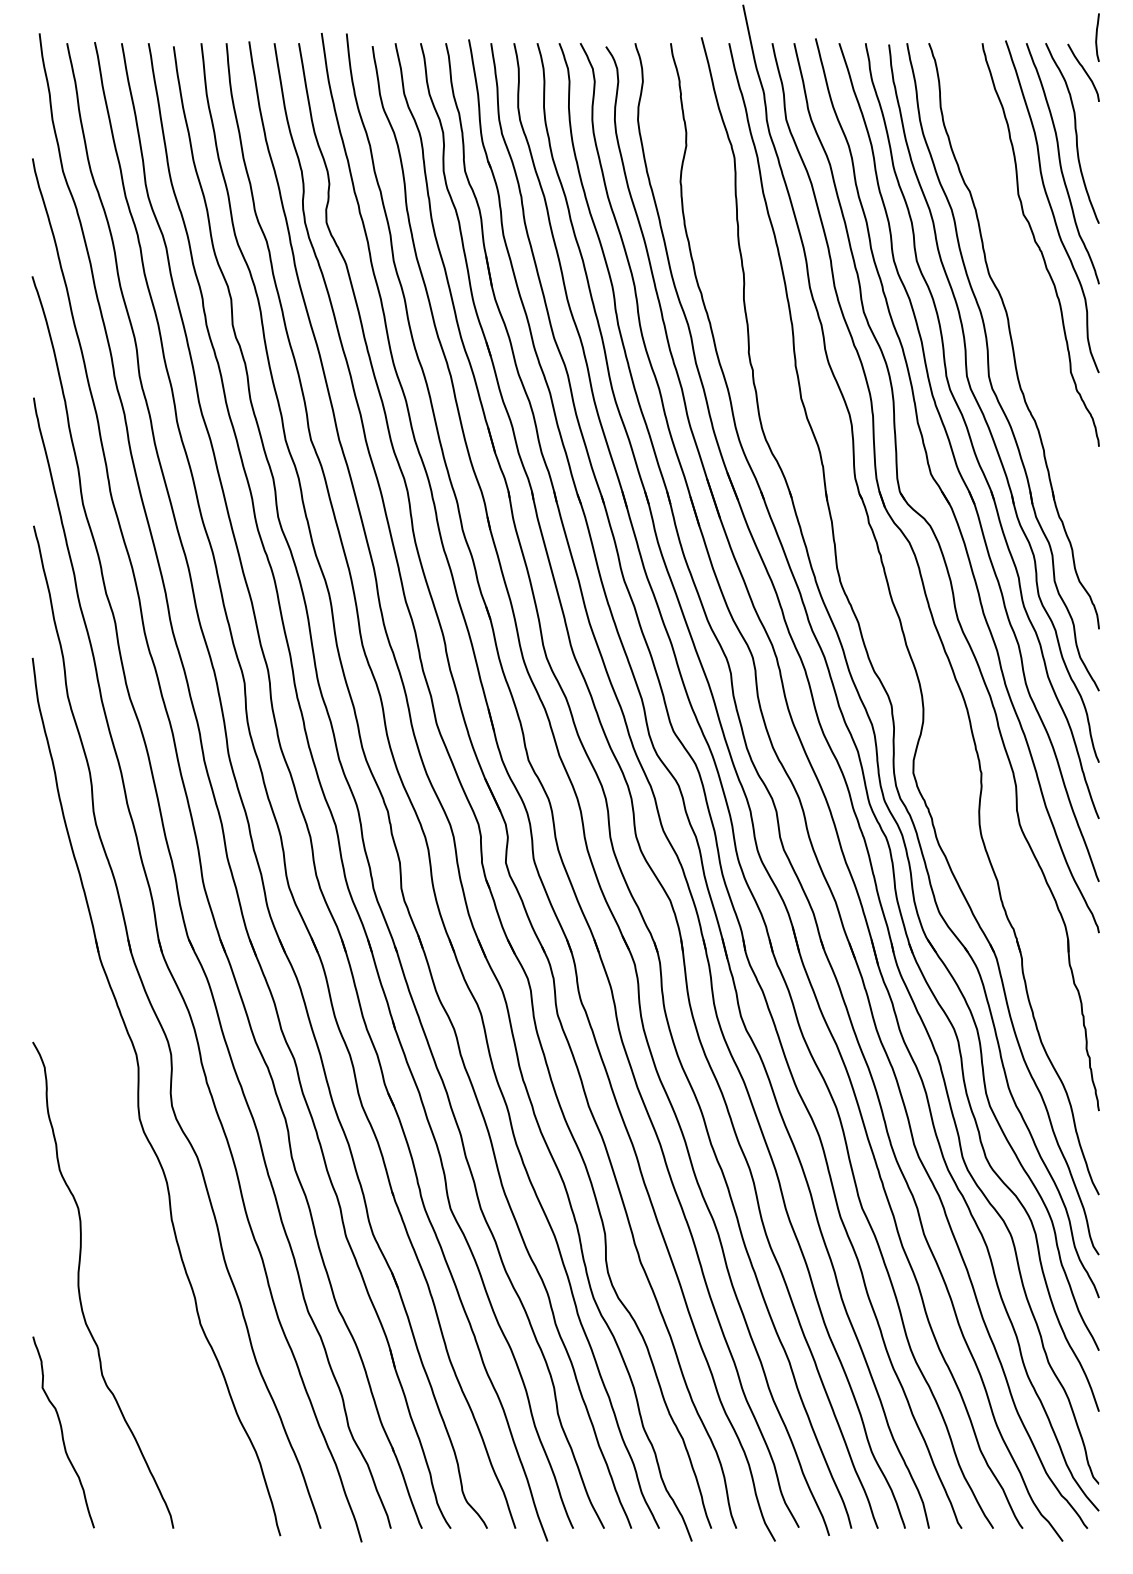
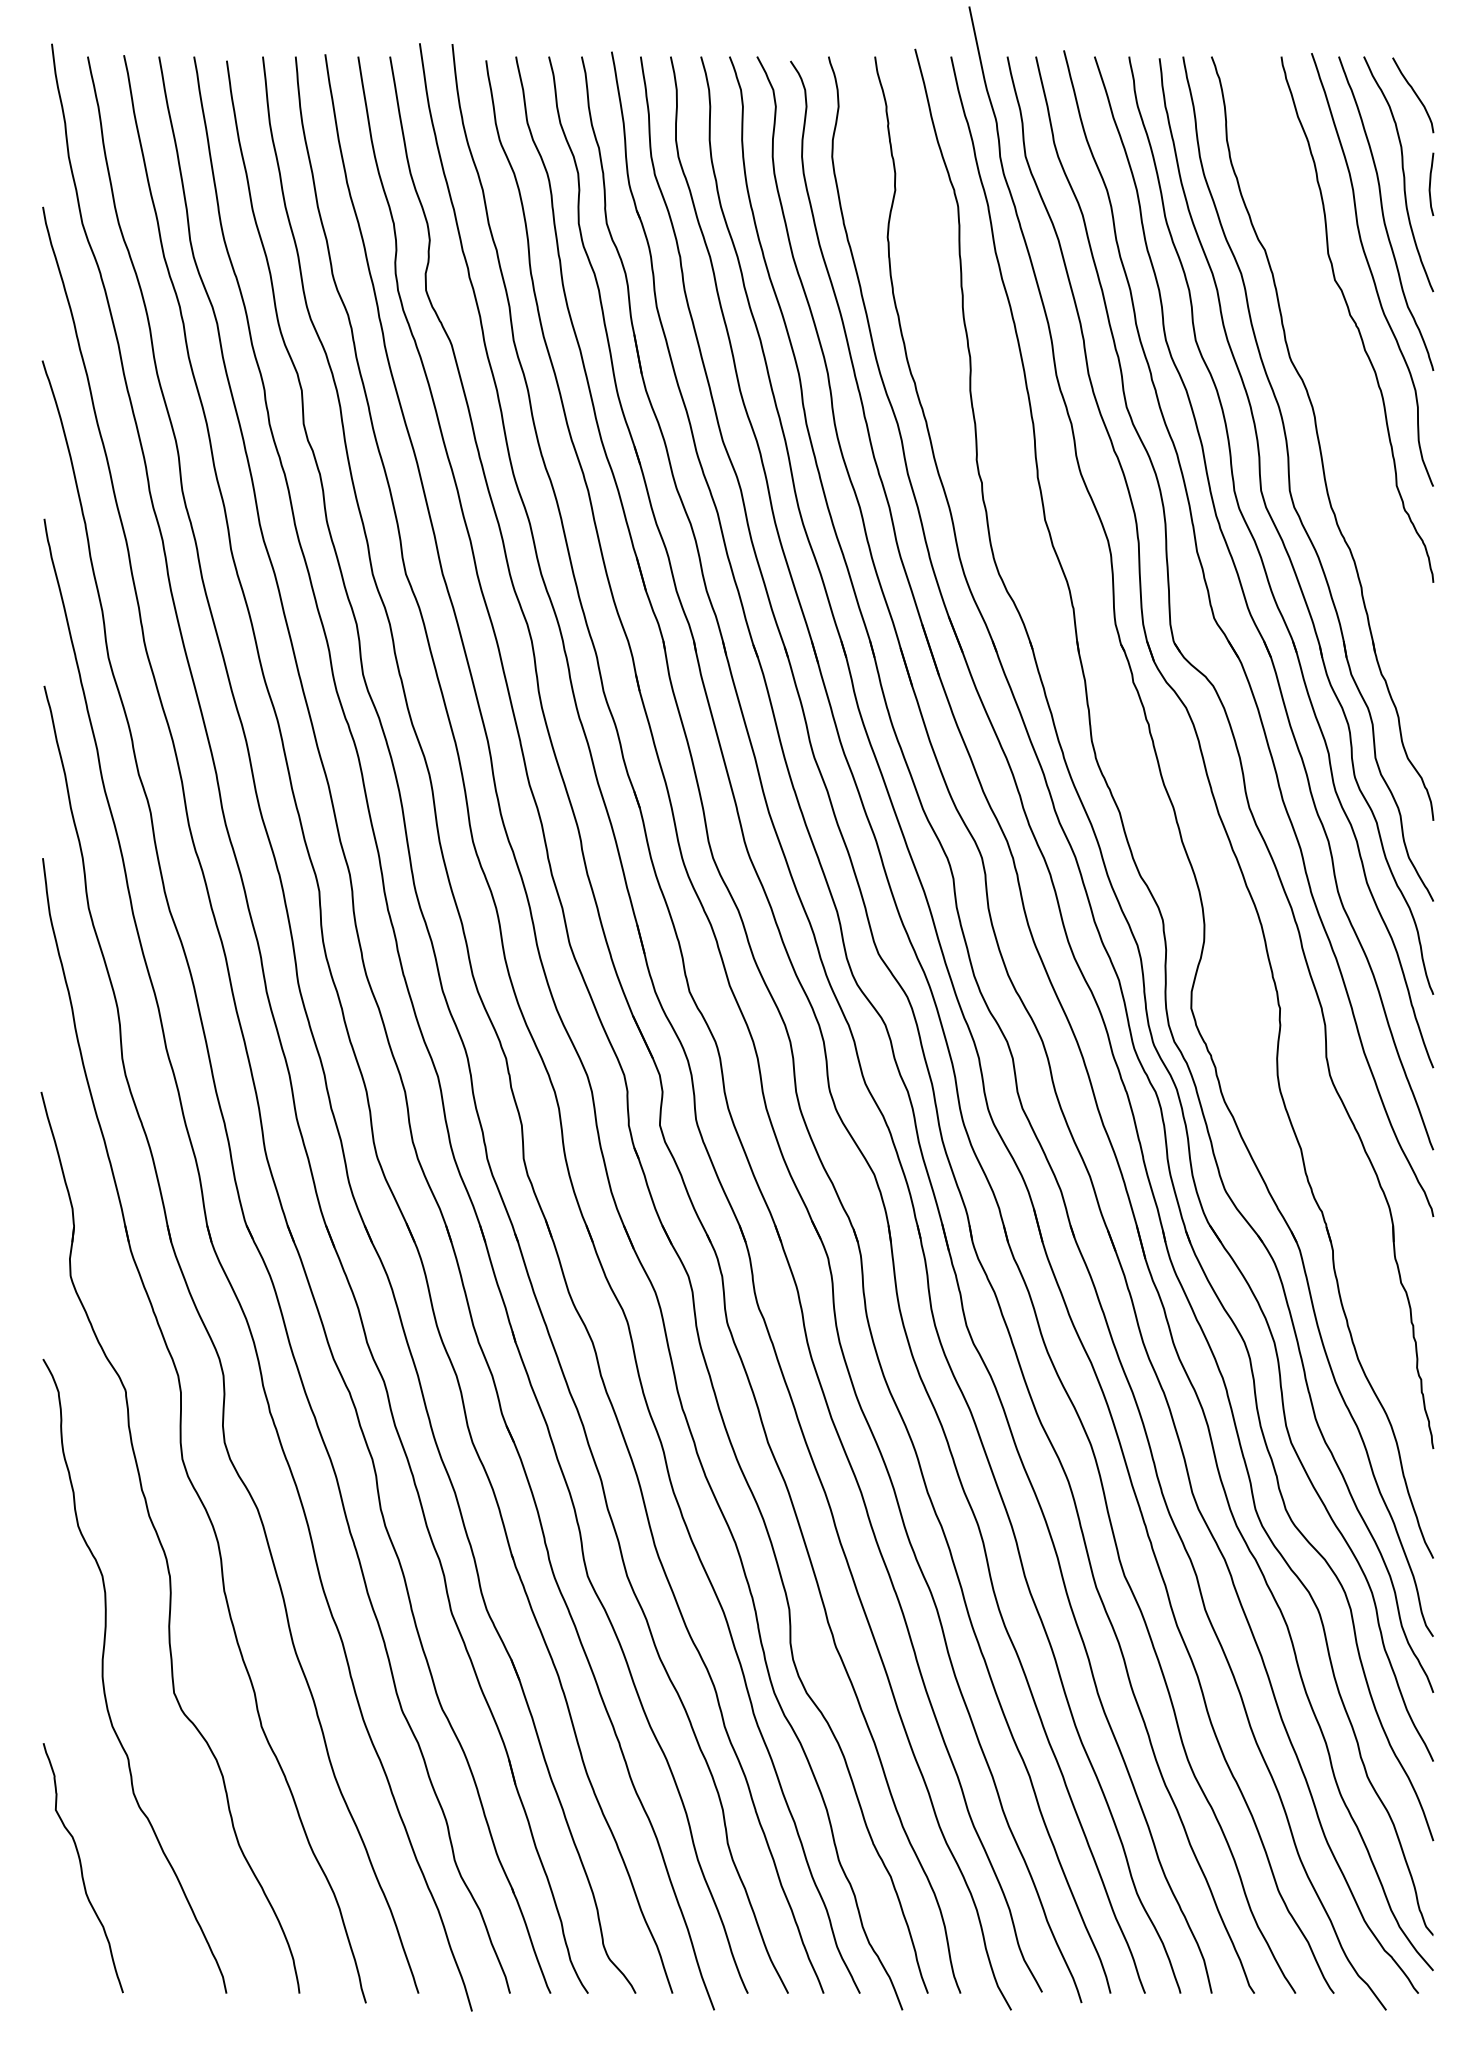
curve: (1096, 37) -> (1430, 184), moved
part: (124, 1184) -> (162, 1544), added

